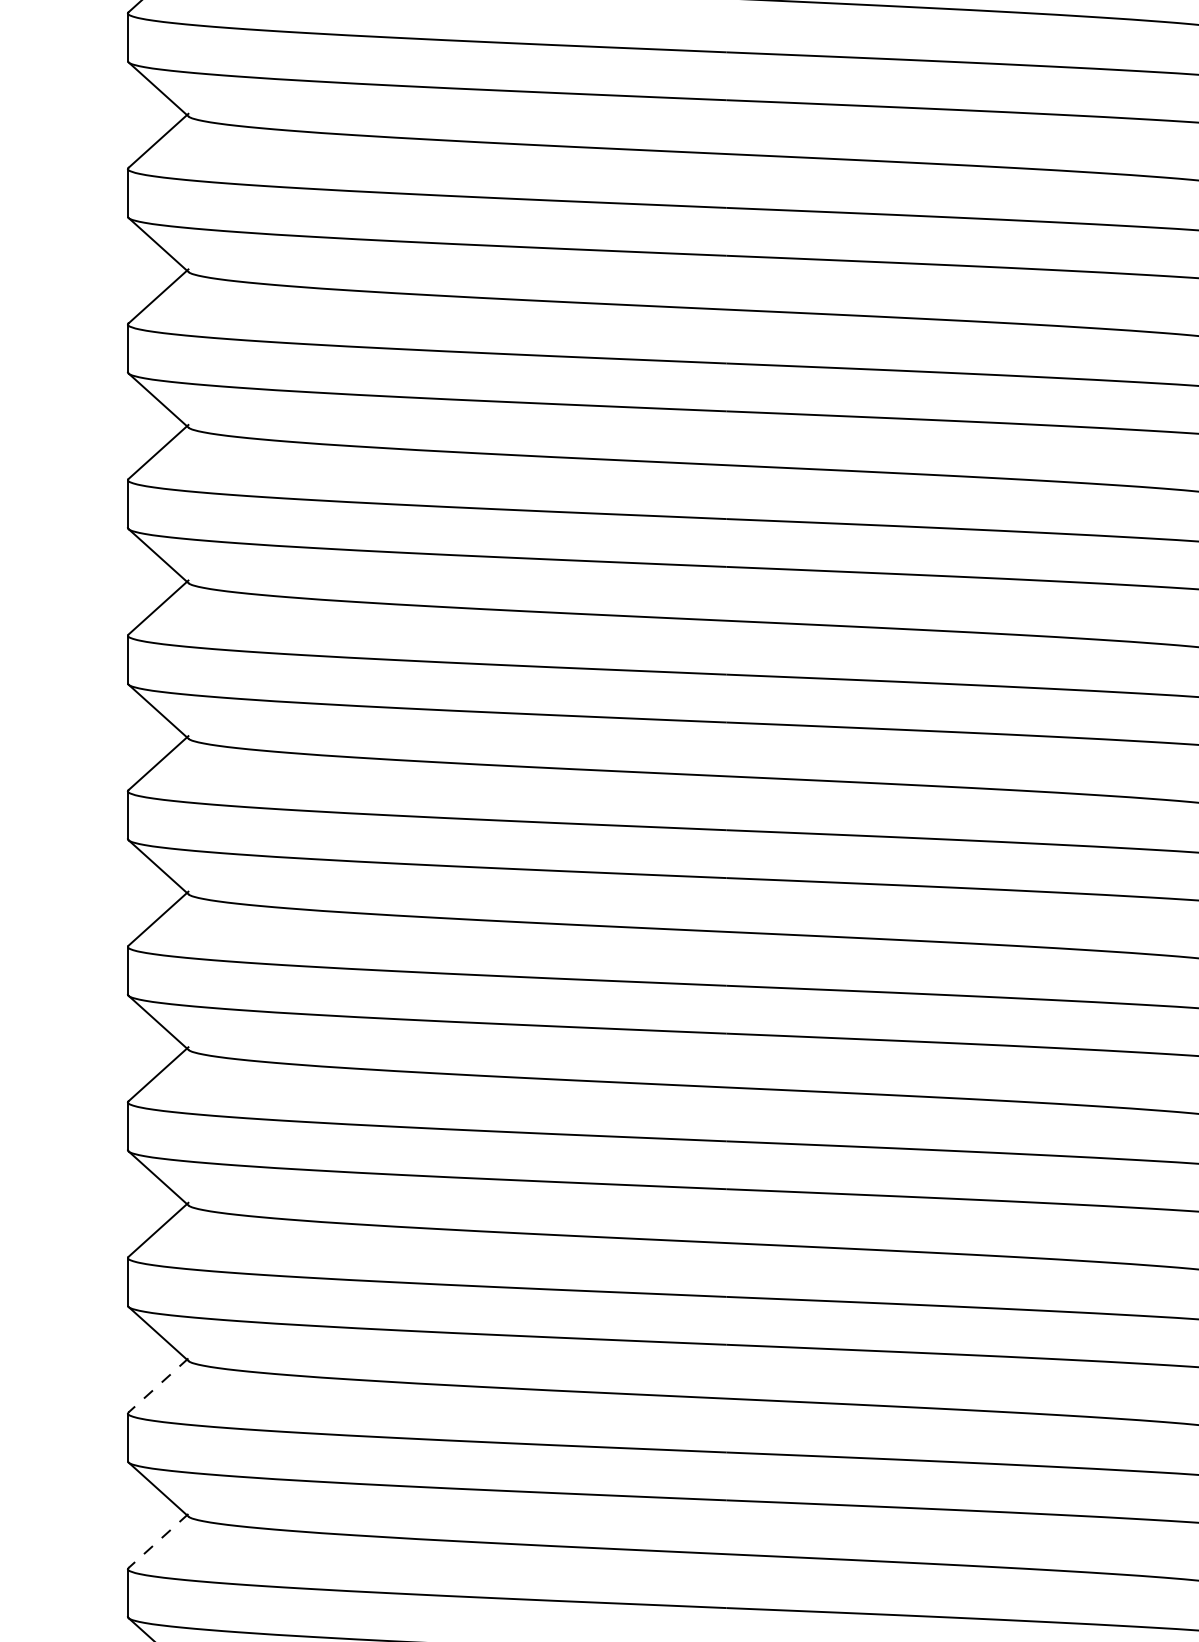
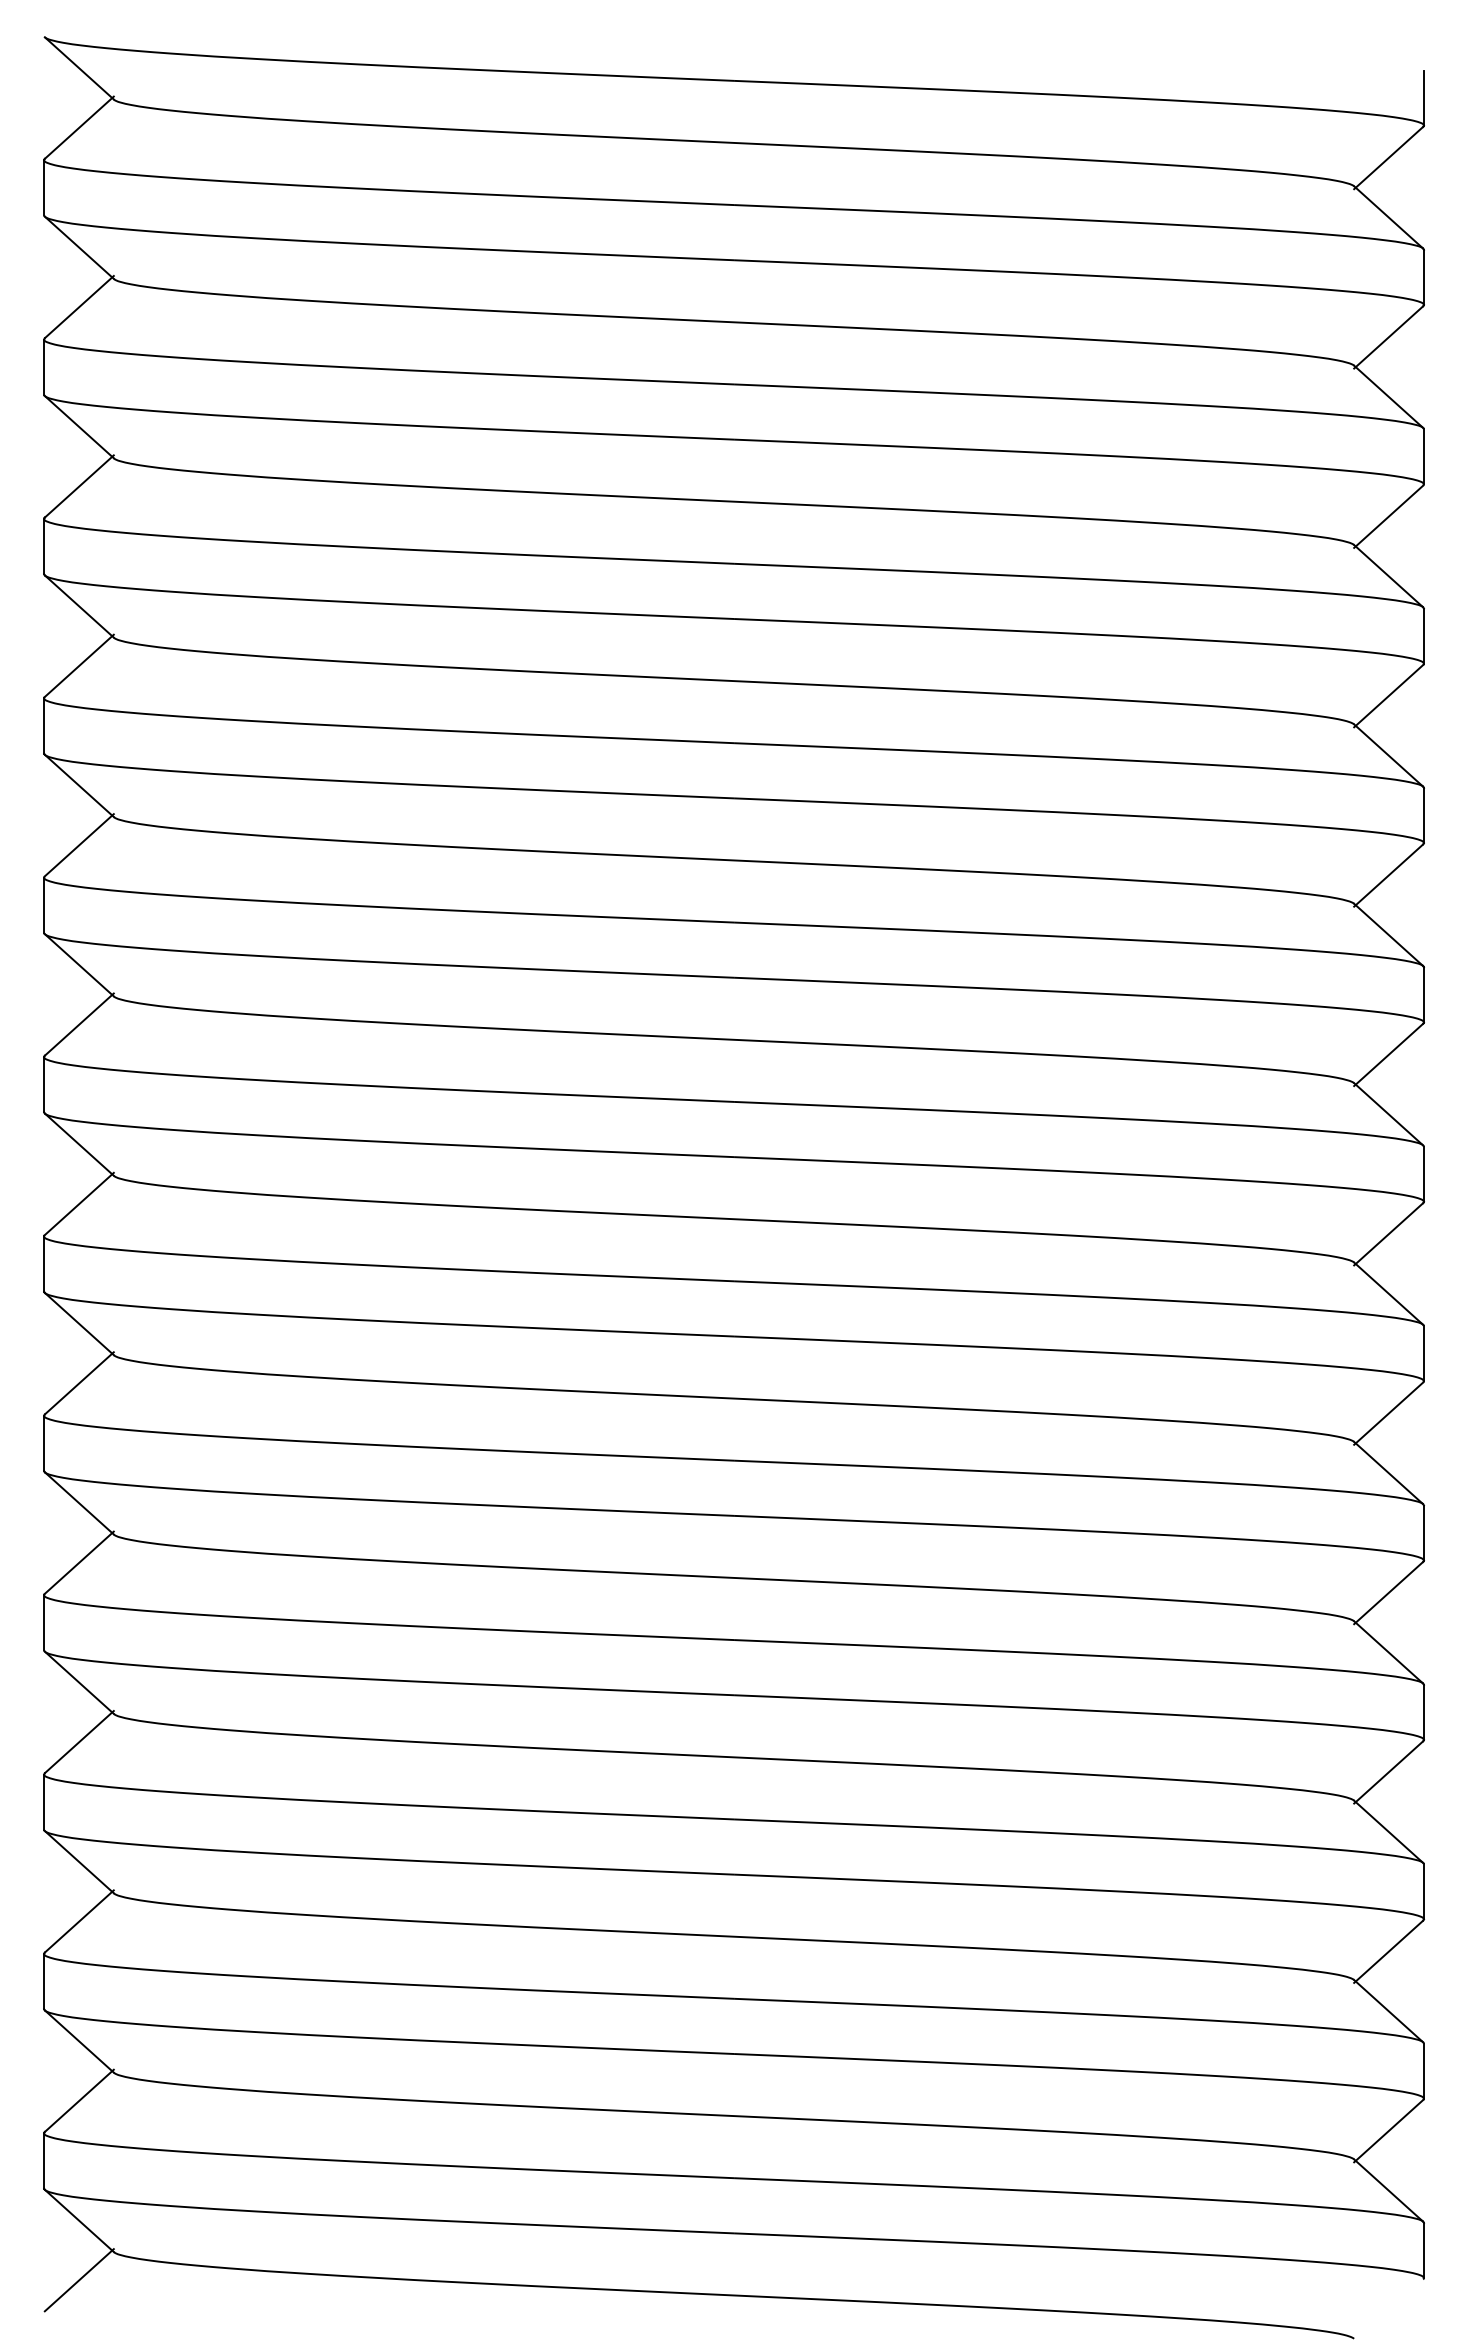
line: (157, 1385) -> (78, 1742), dashed -> solid
line: (157, 1541) -> (78, 1921), dashed -> solid

